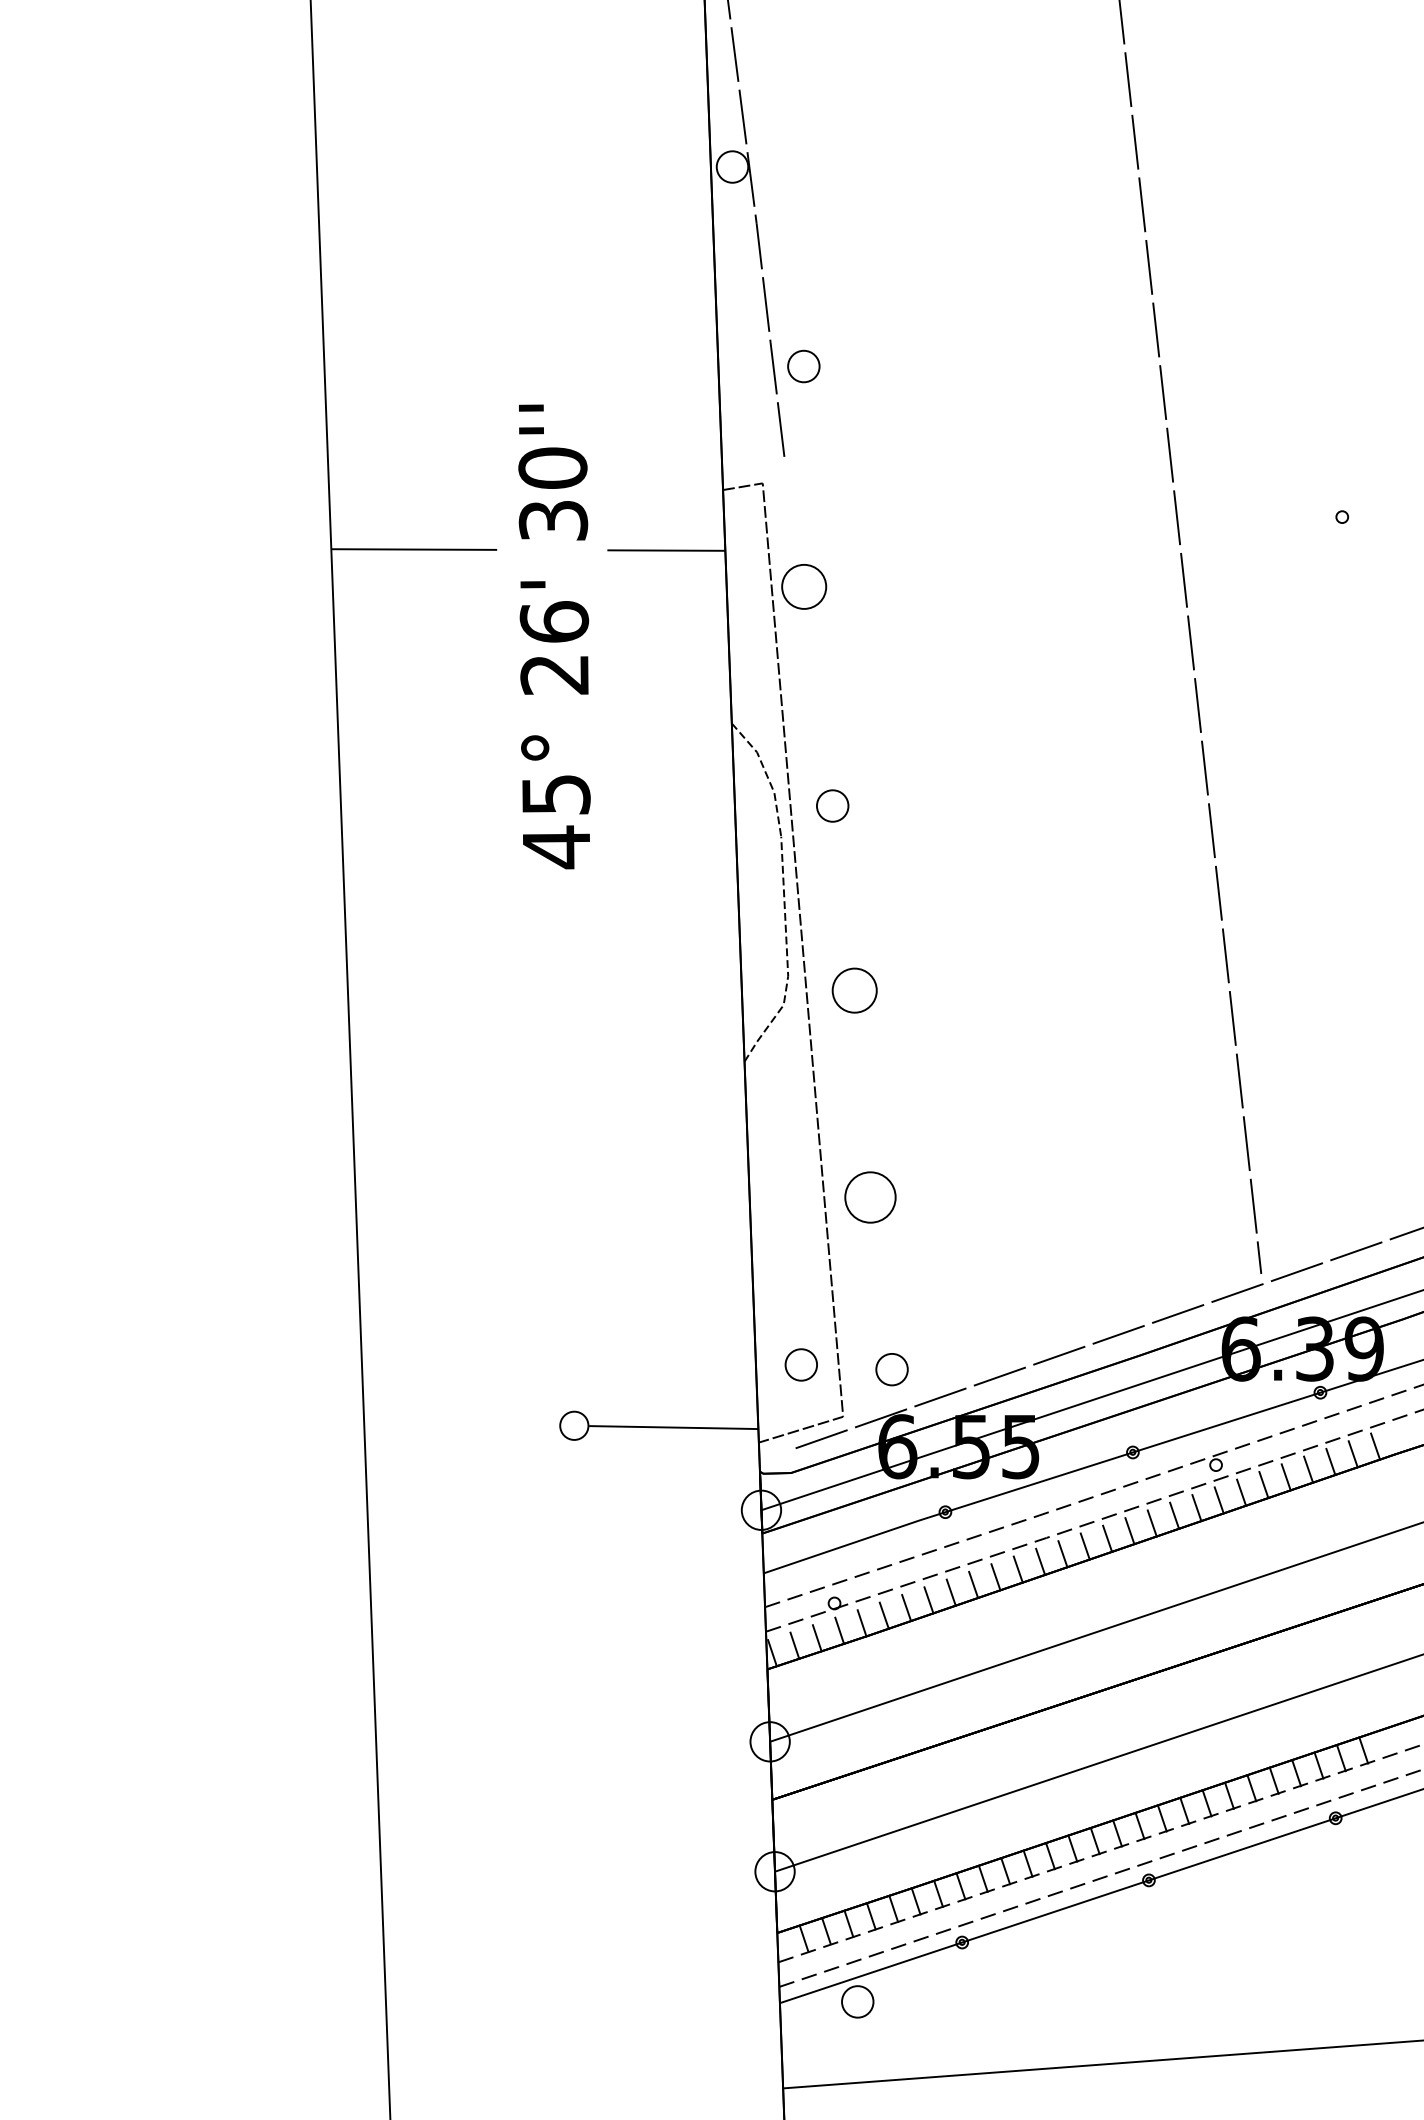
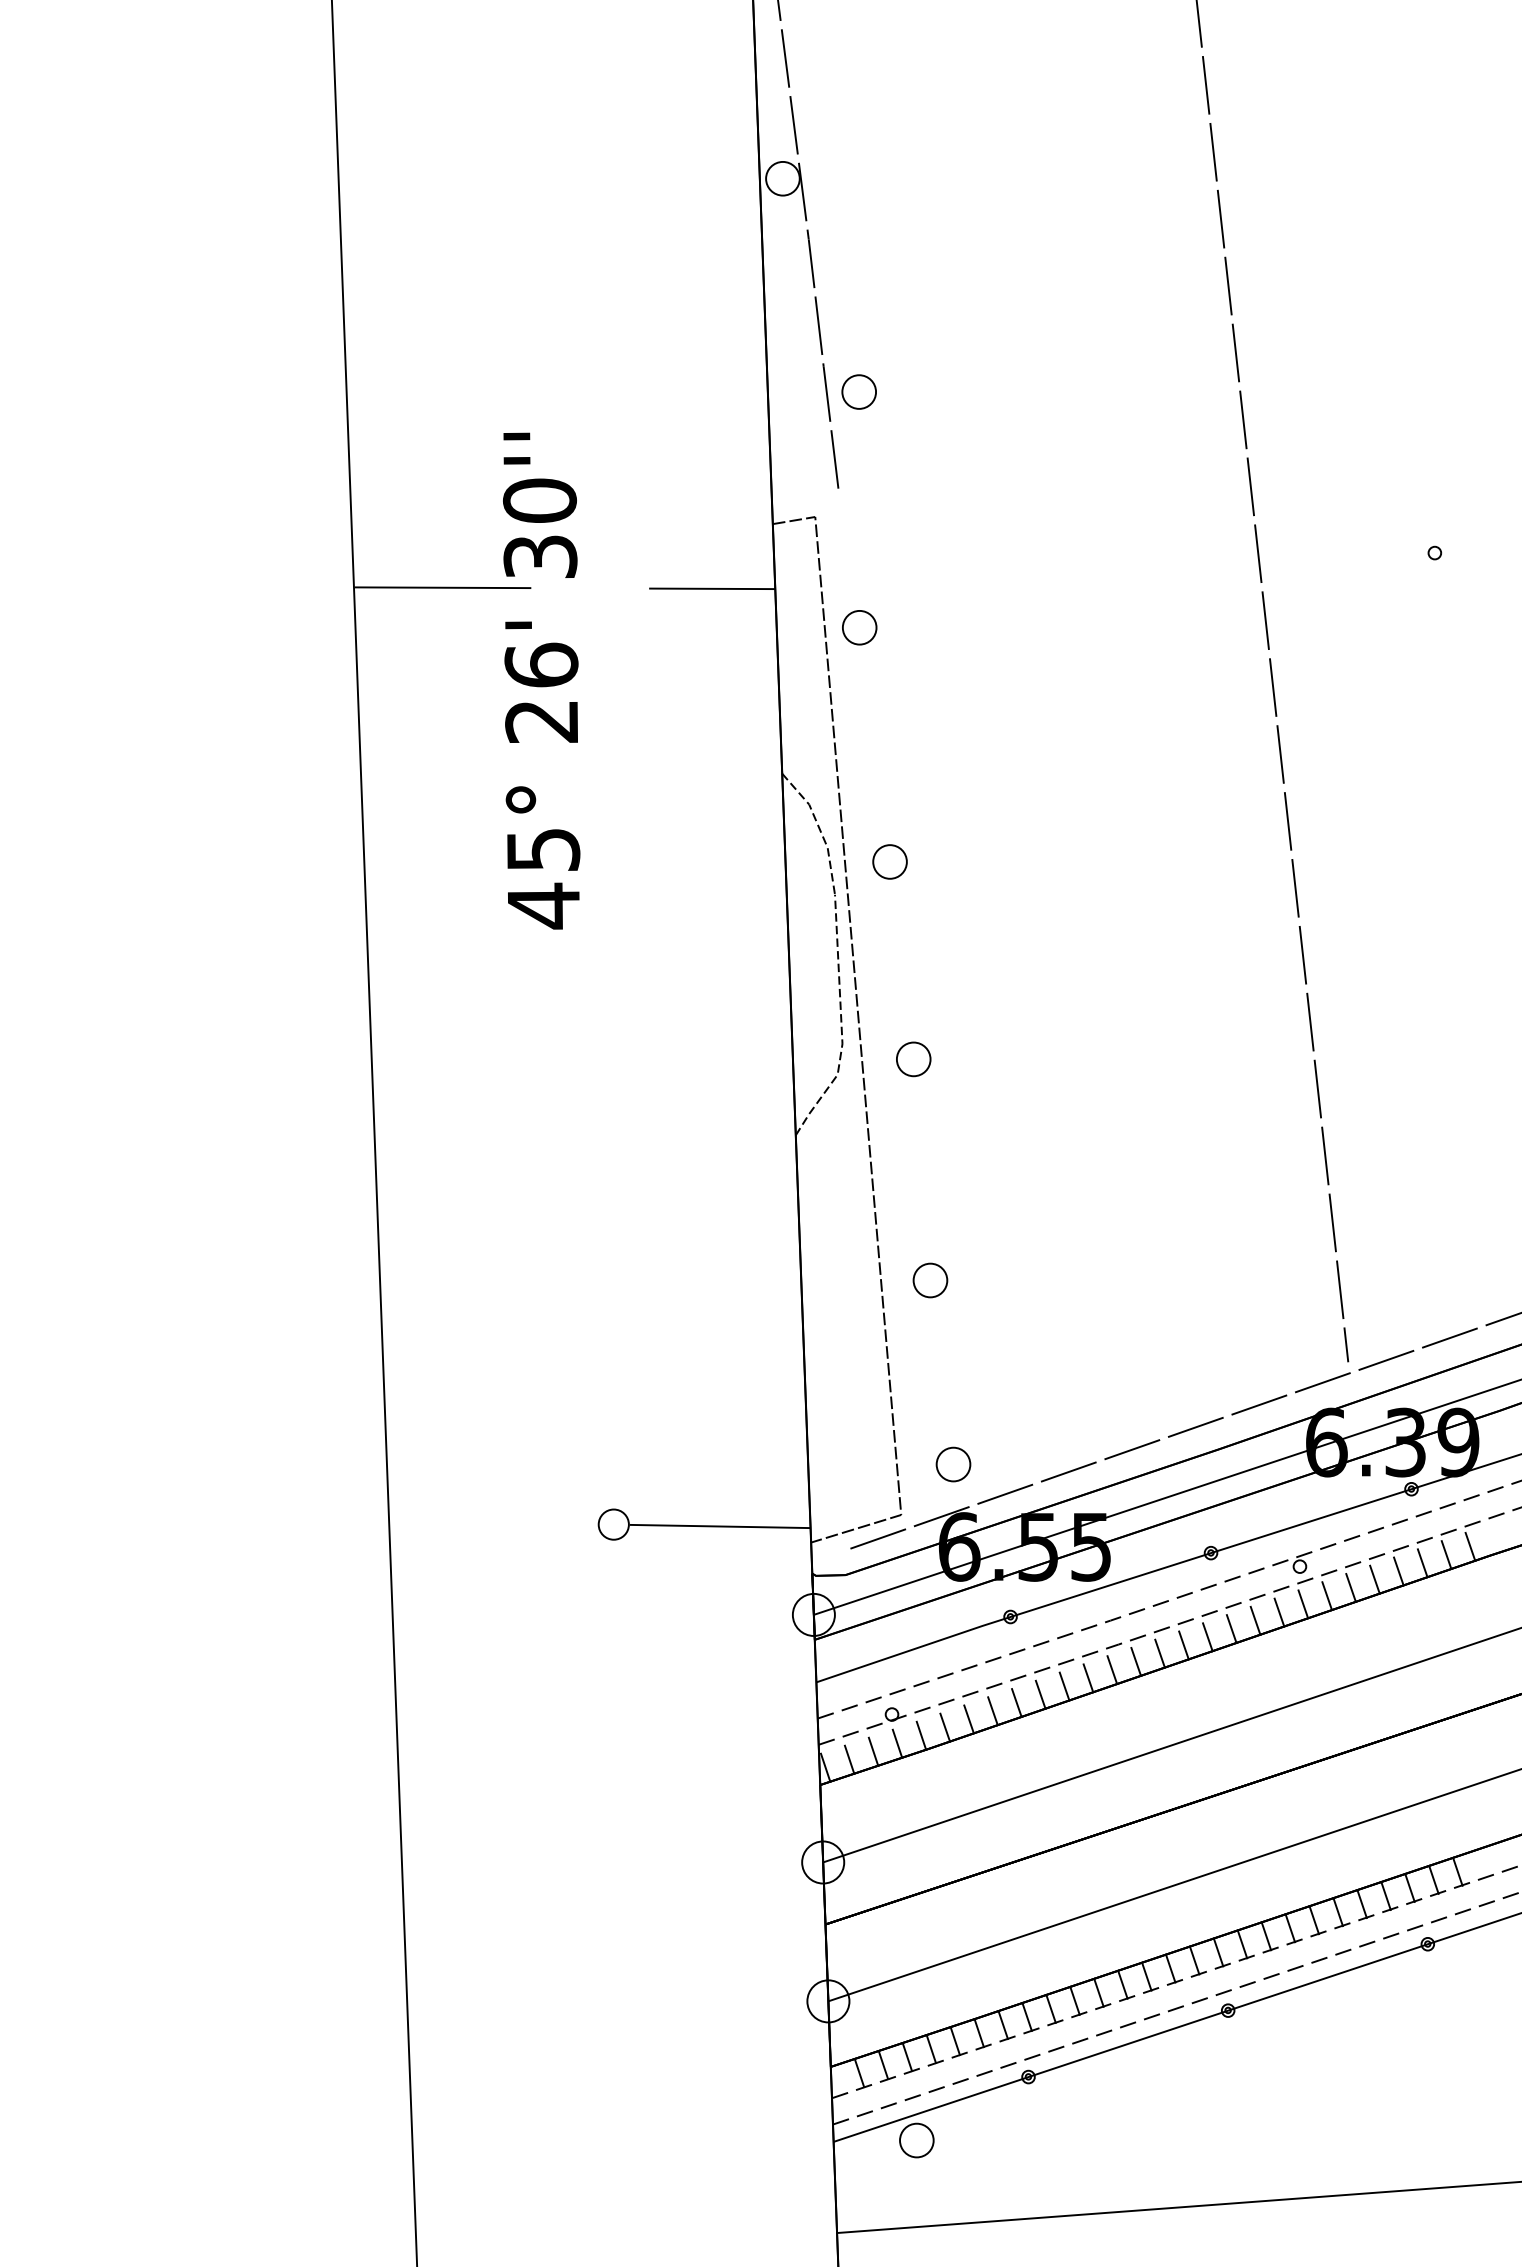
part: (804, 586) -> (859, 627), size x0.71
text: (554, 636) -> (541, 680), moved
part: (854, 990) -> (913, 1059), size x0.71
part: (870, 1197) -> (930, 1280), size x0.62
part: (801, 1364) -> (856, 1459), removed

